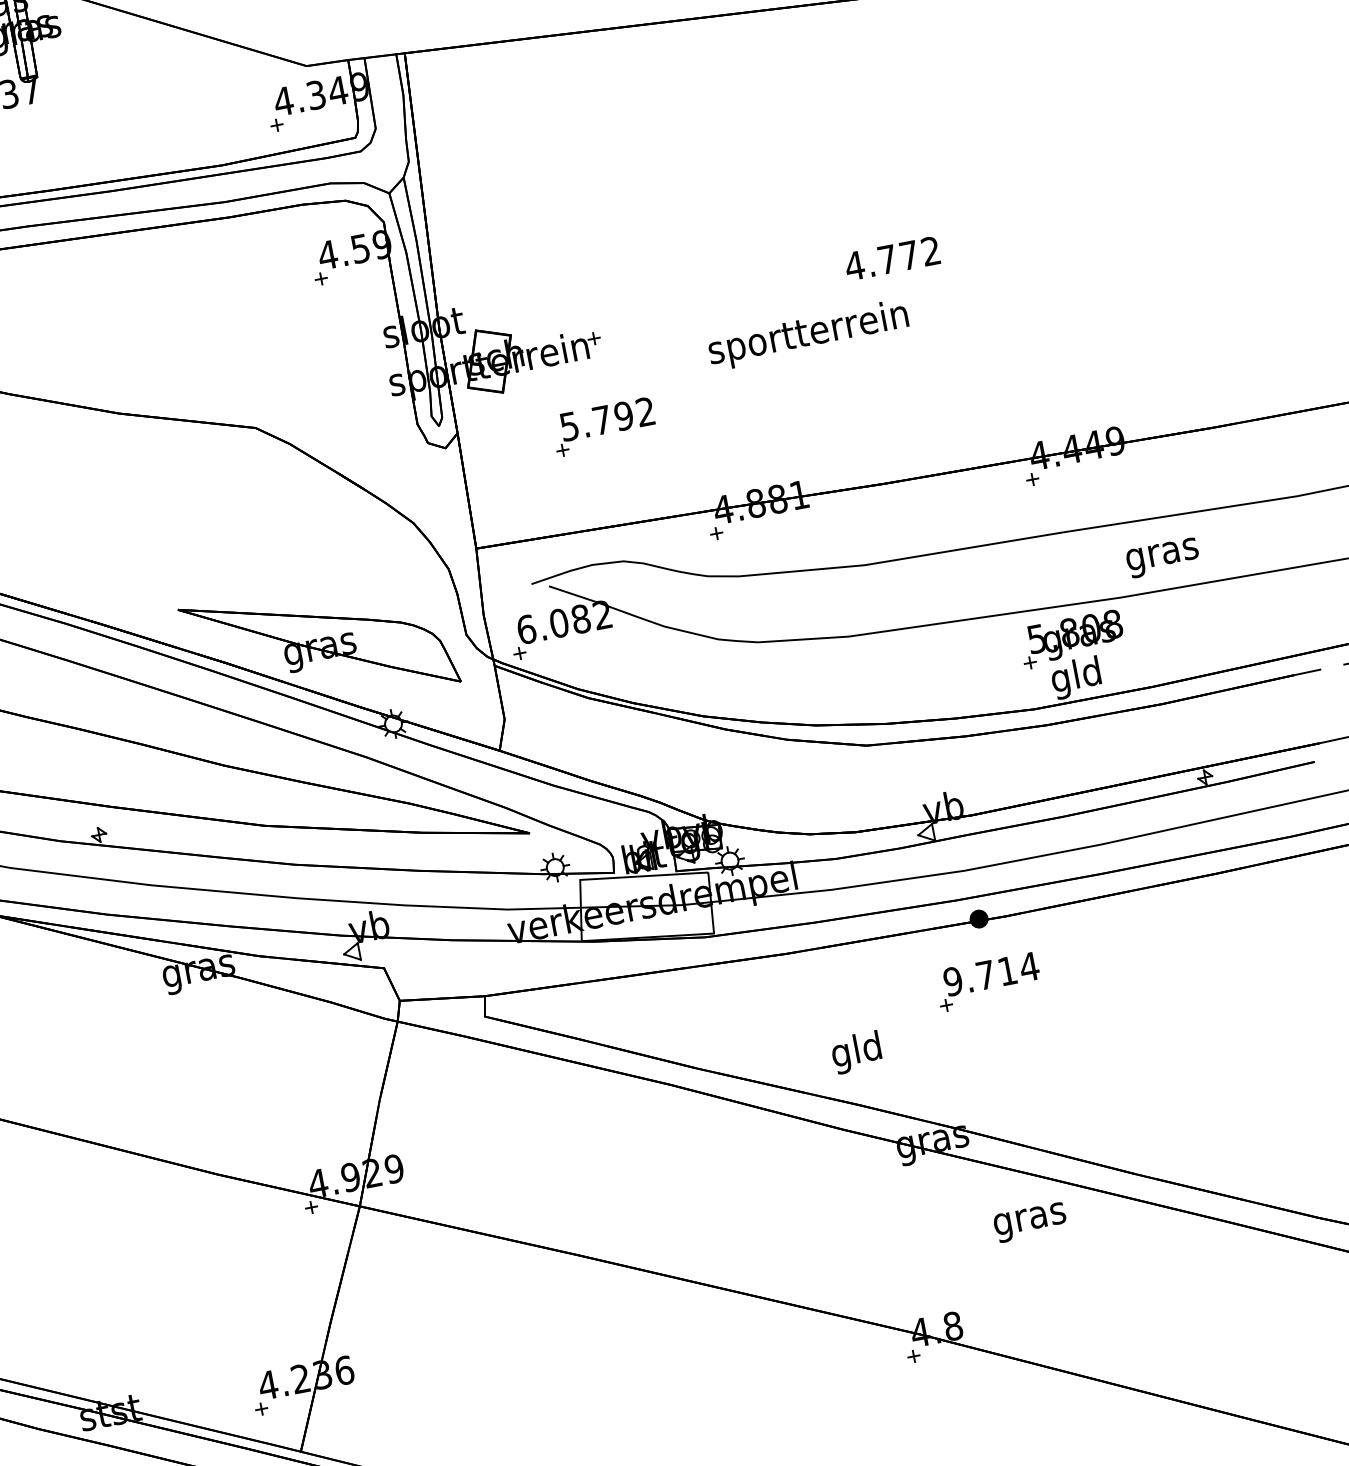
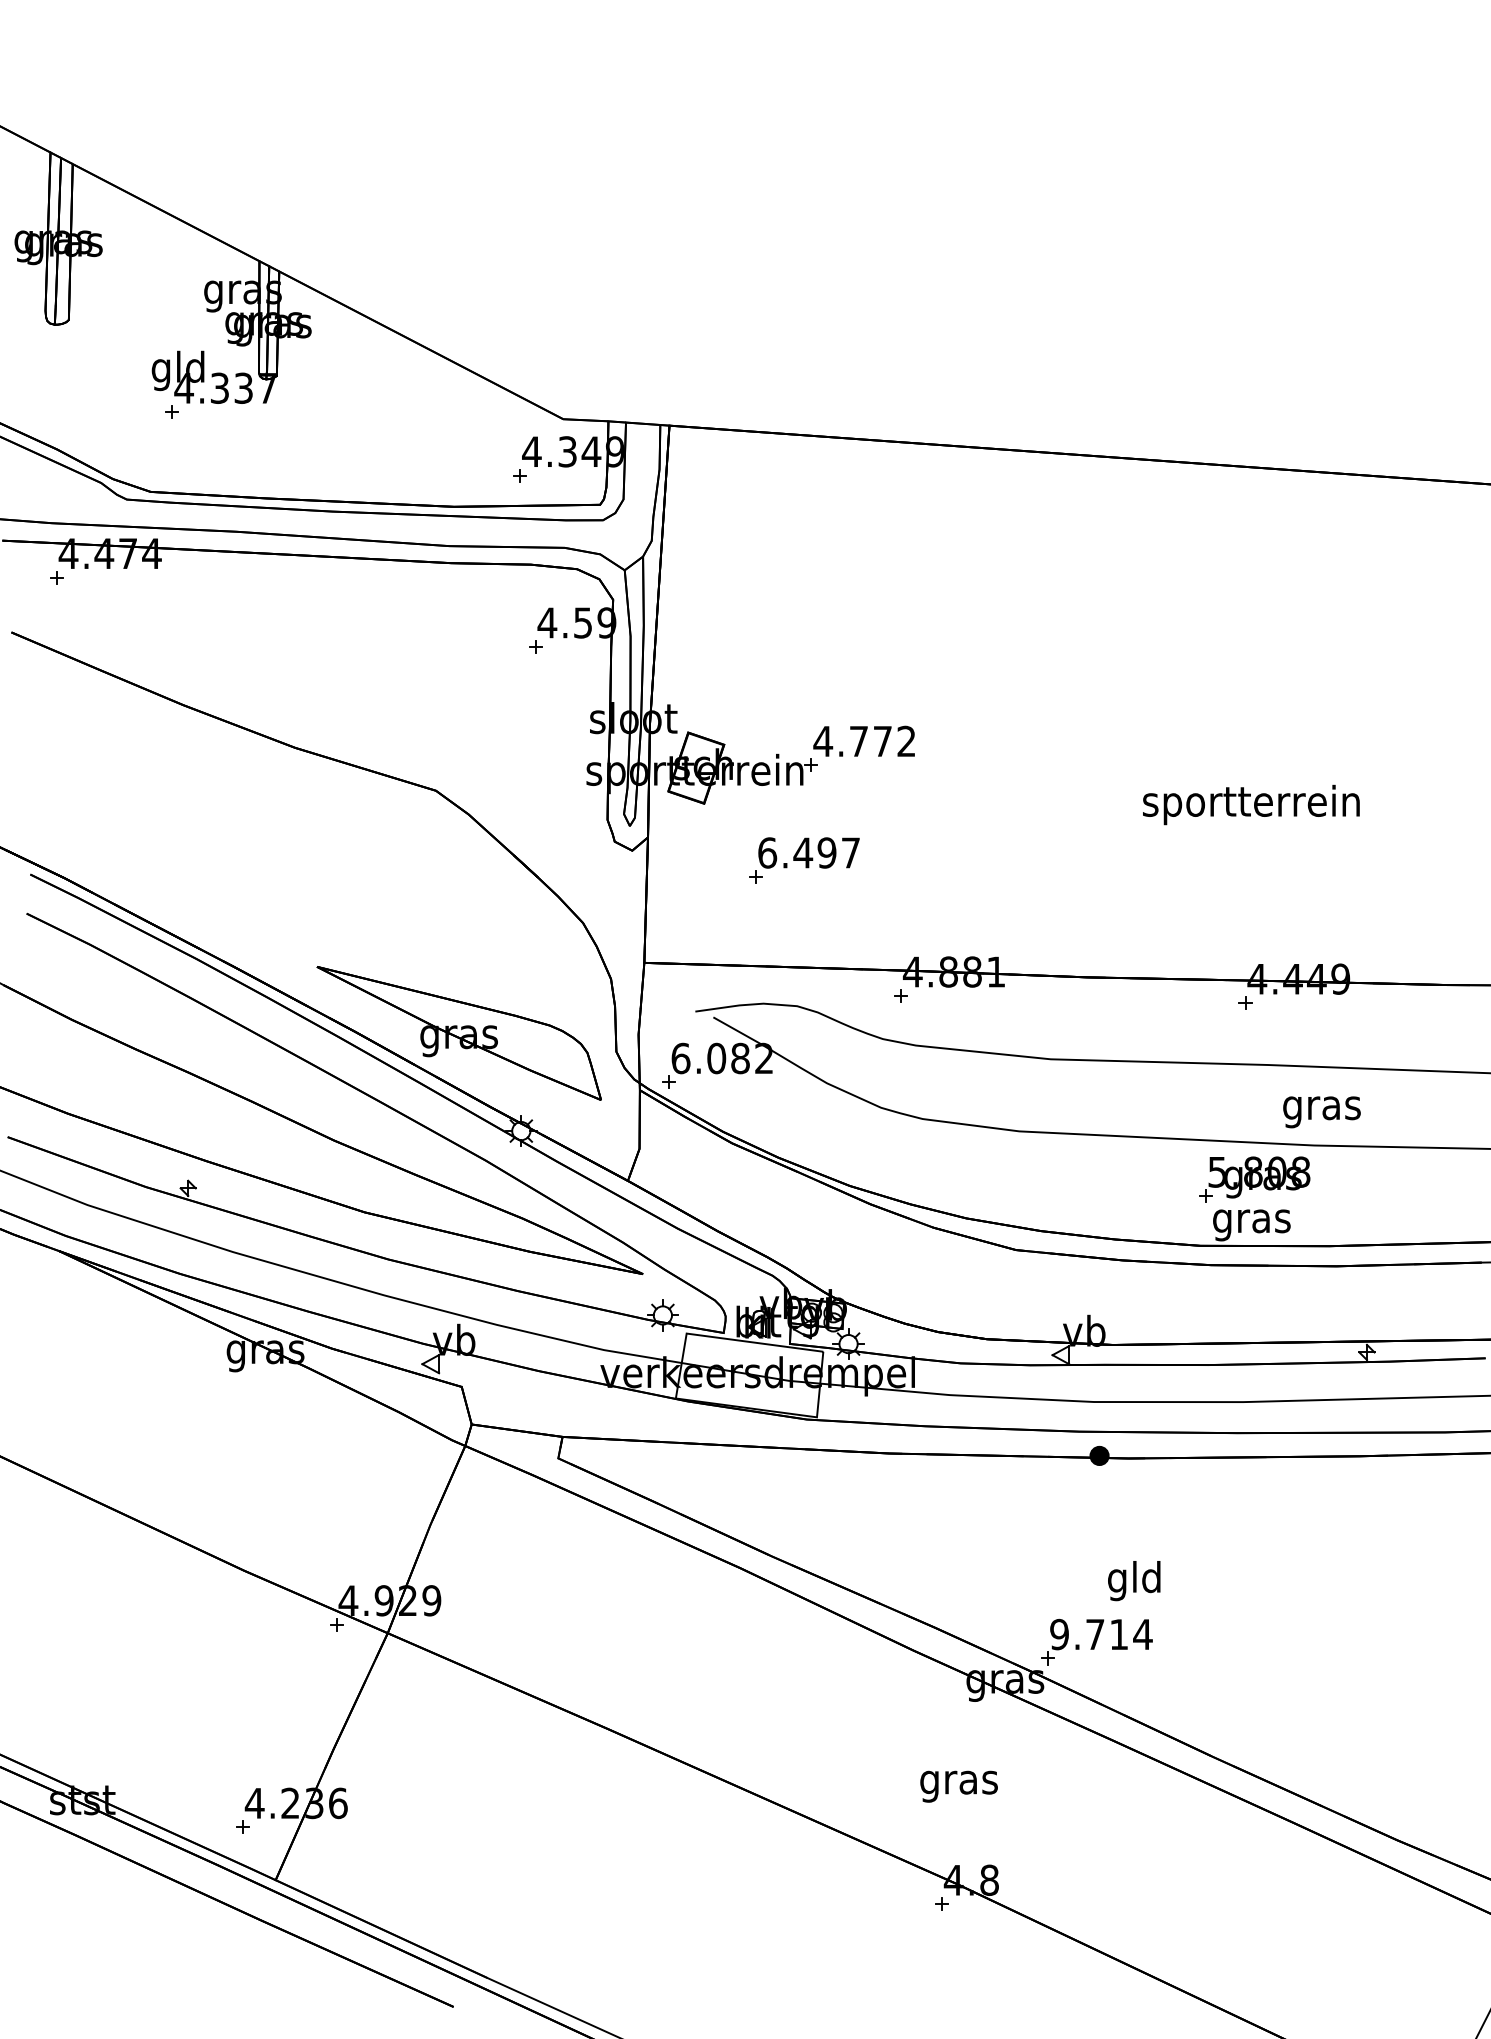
text: (891, 257) -> (863, 740), moved
text: (808, 334) -> (1251, 804), moved
text: (606, 418) -> (808, 852), 5.792 -> 6.497
text: (1162, 558) -> (1321, 1112), moved
text: (1076, 678) -> (1251, 1221), gld -> gras
part: (988, 981) -> (1096, 1641), moved
text: (856, 1053) -> (1134, 1581), moved
text: (1029, 1222) -> (958, 1786), moved

